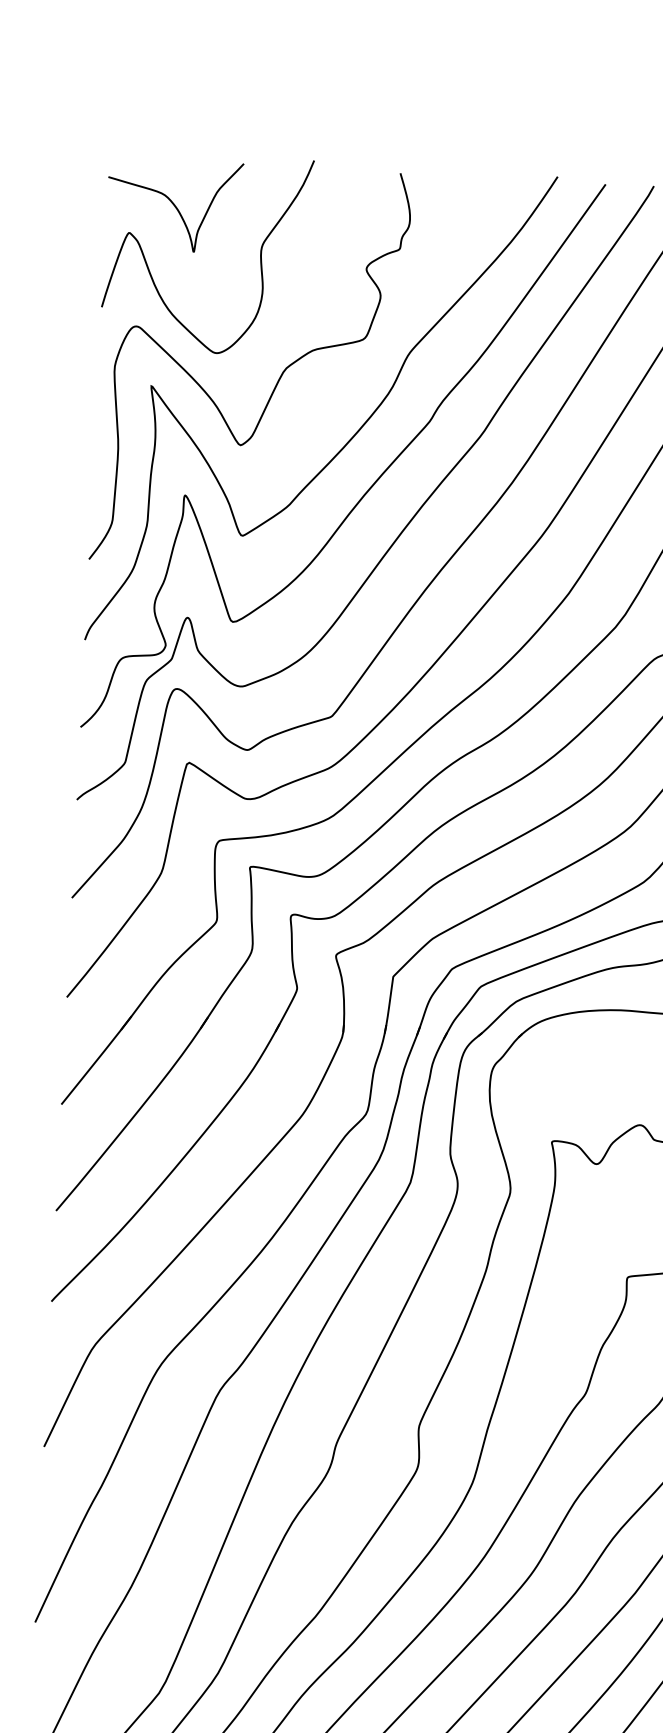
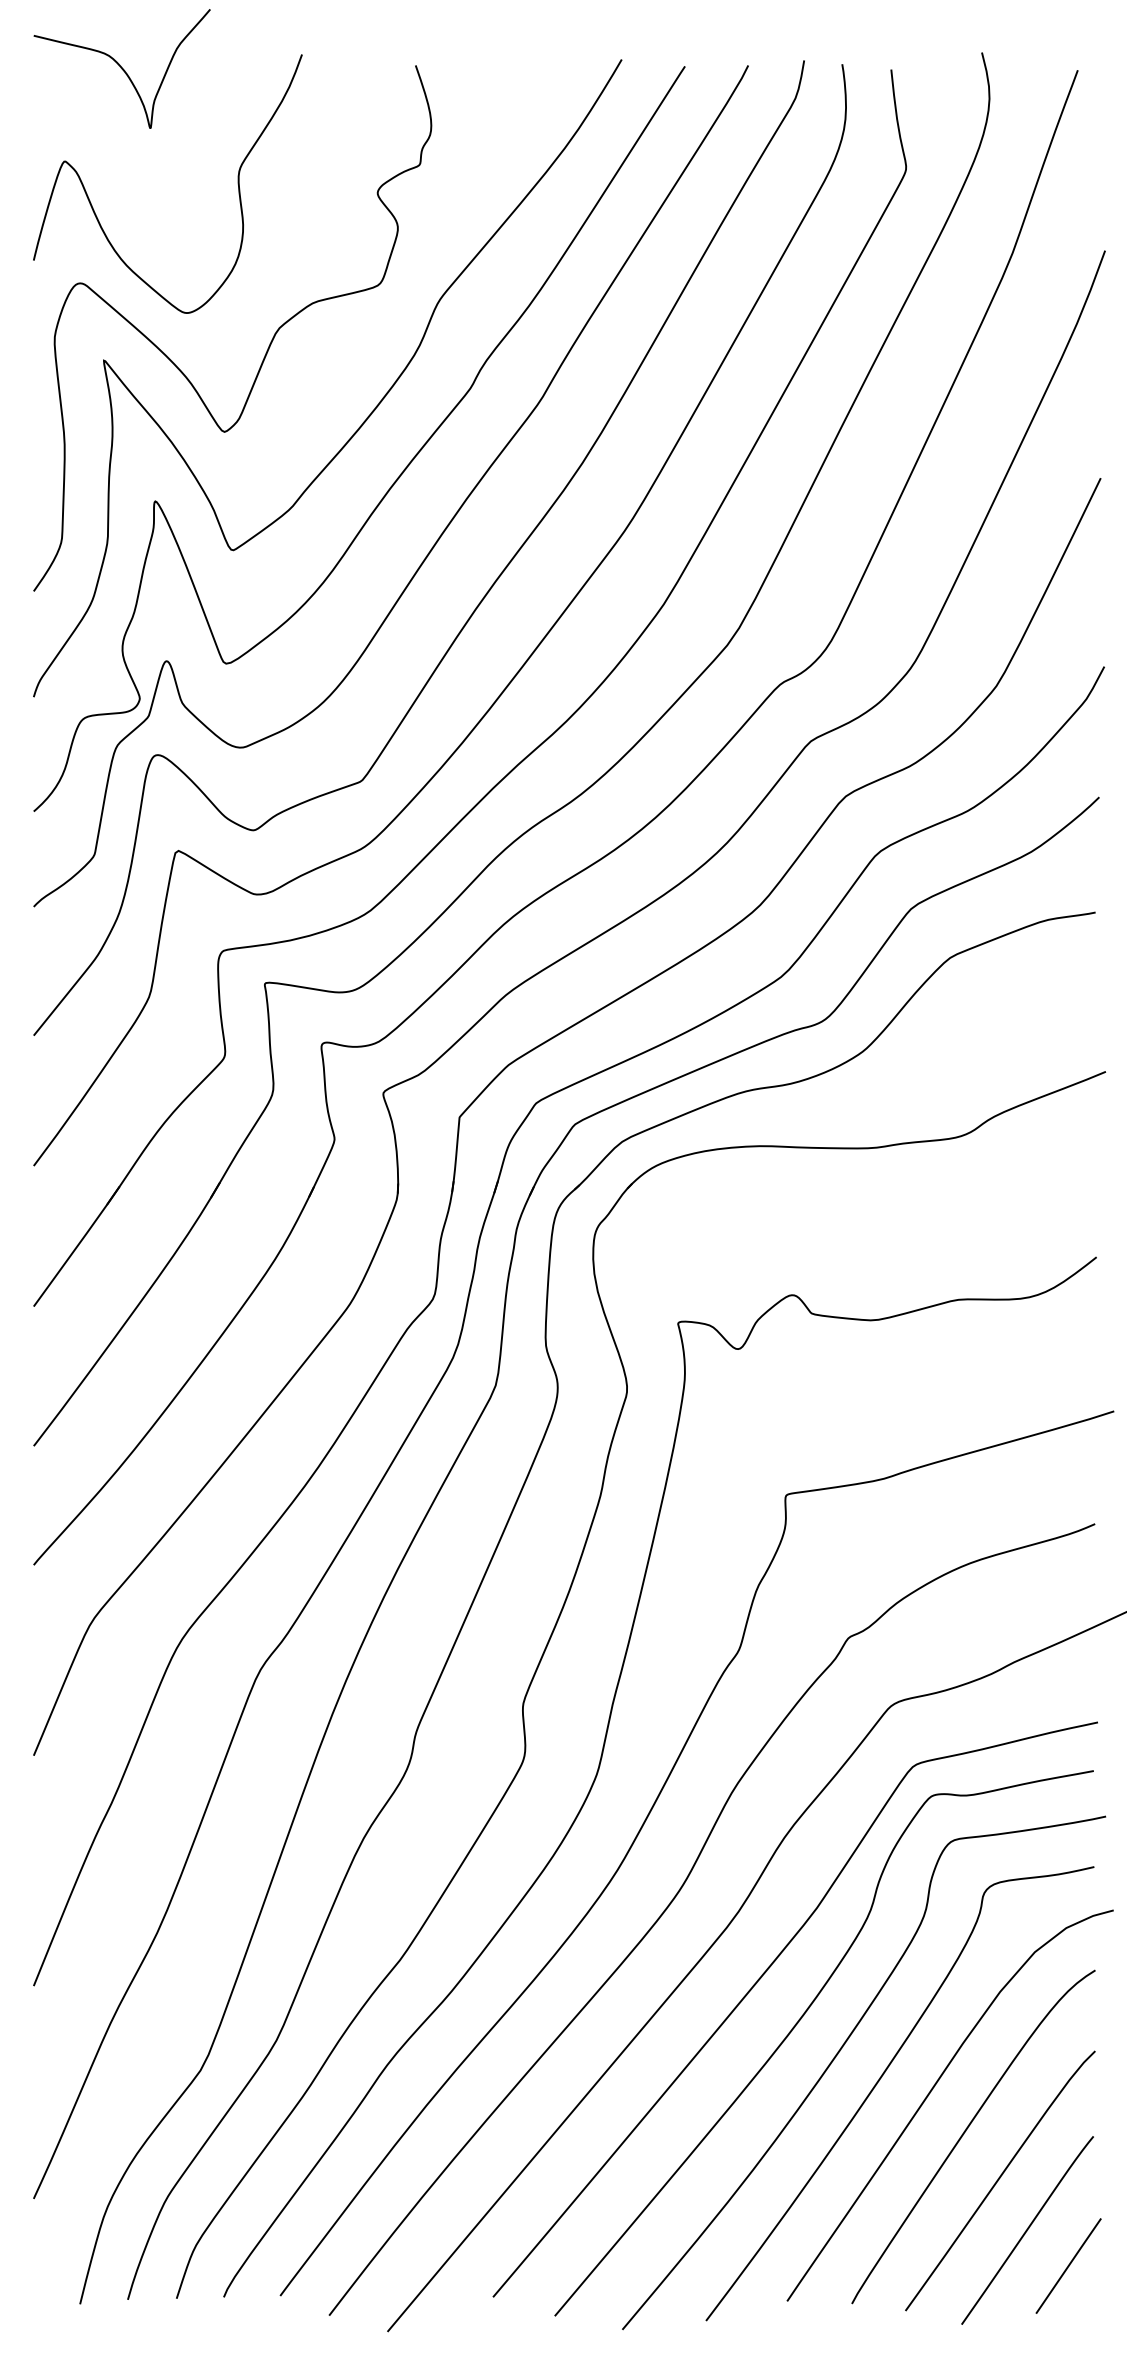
curve: (174, 205) -> (121, 68), moved

